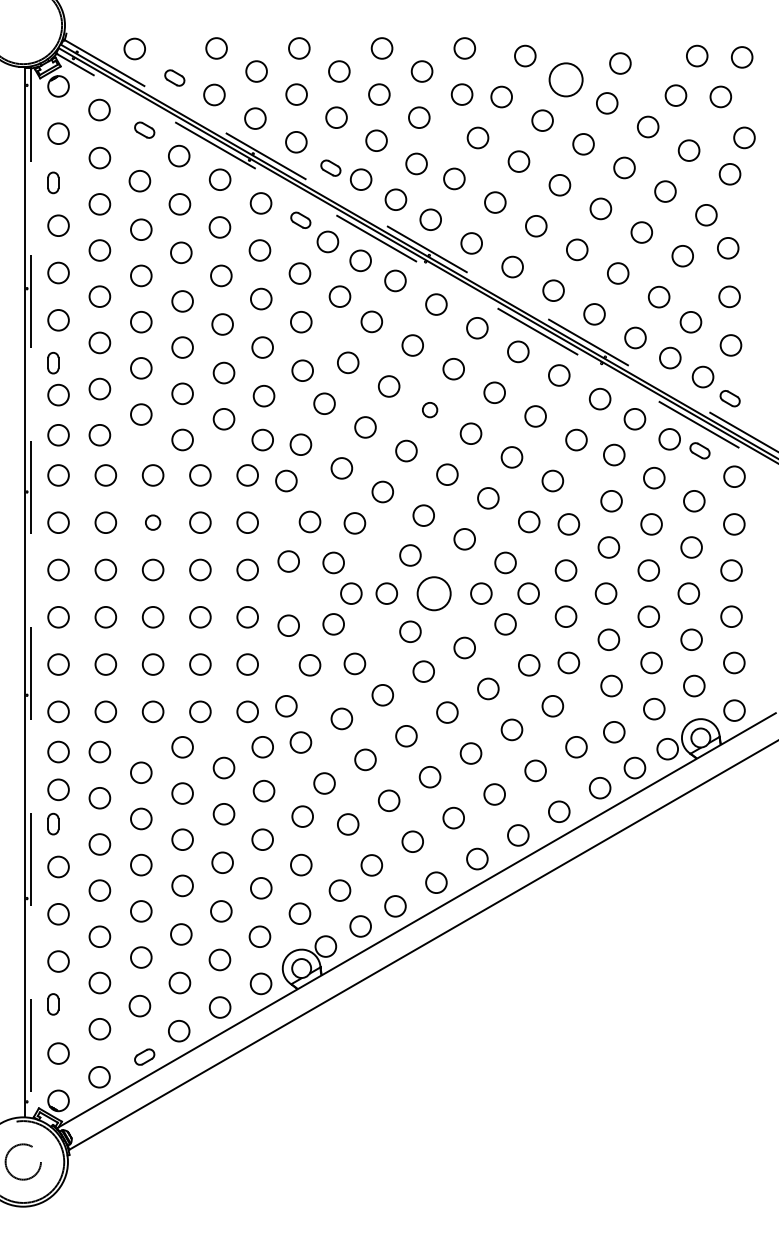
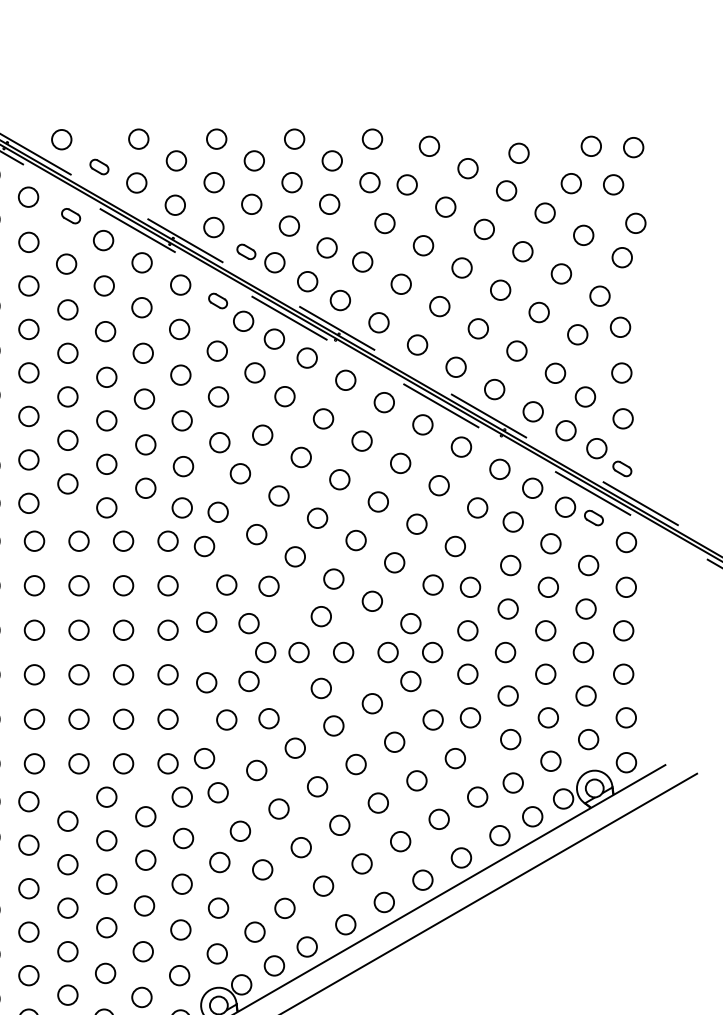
circle: (566, 79) -> (468, 168), size x0.62
circle: (429, 409) -> (339, 479), size x1.43
circle: (152, 522) -> (78, 585), size x1.43
circle: (433, 593) -> (343, 652), size x0.62

